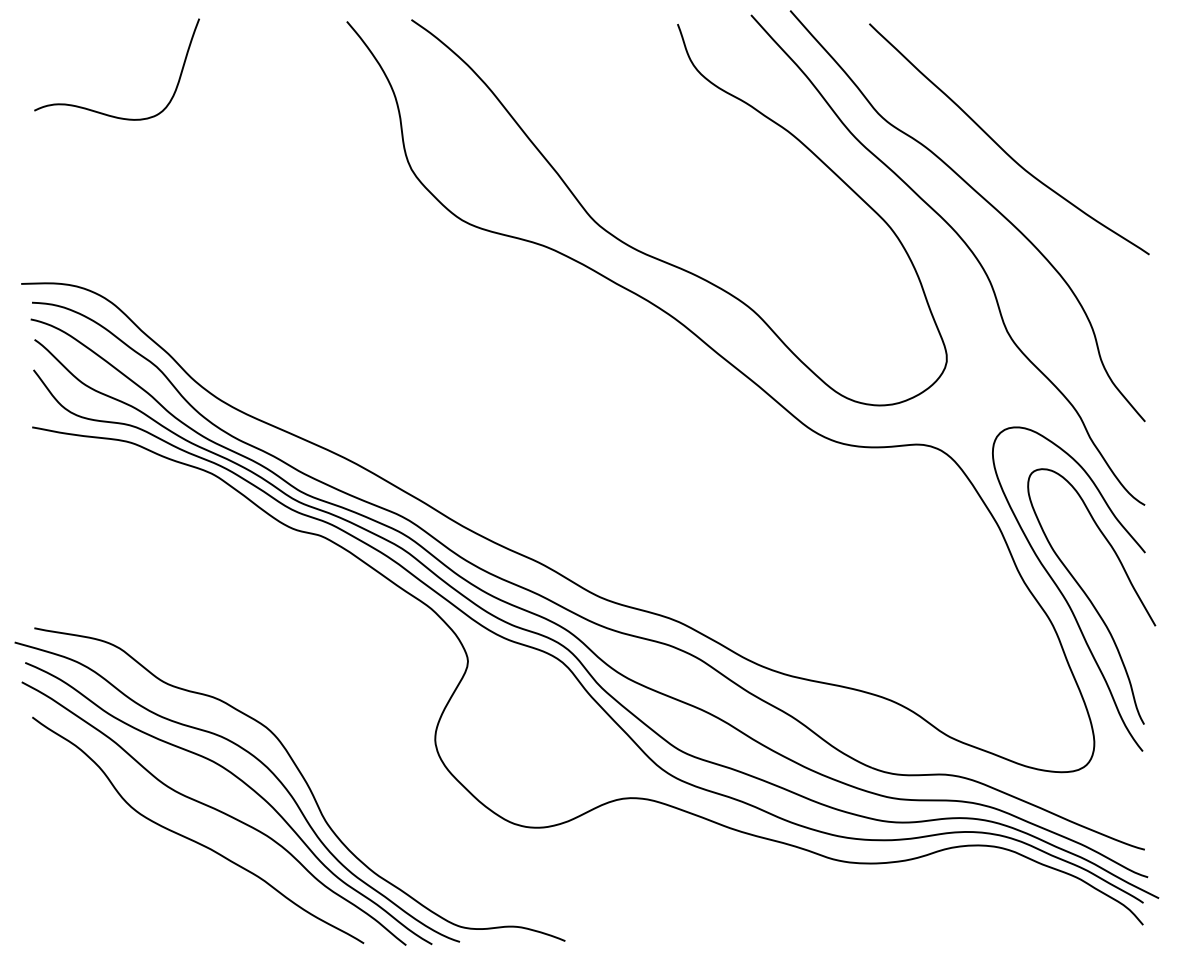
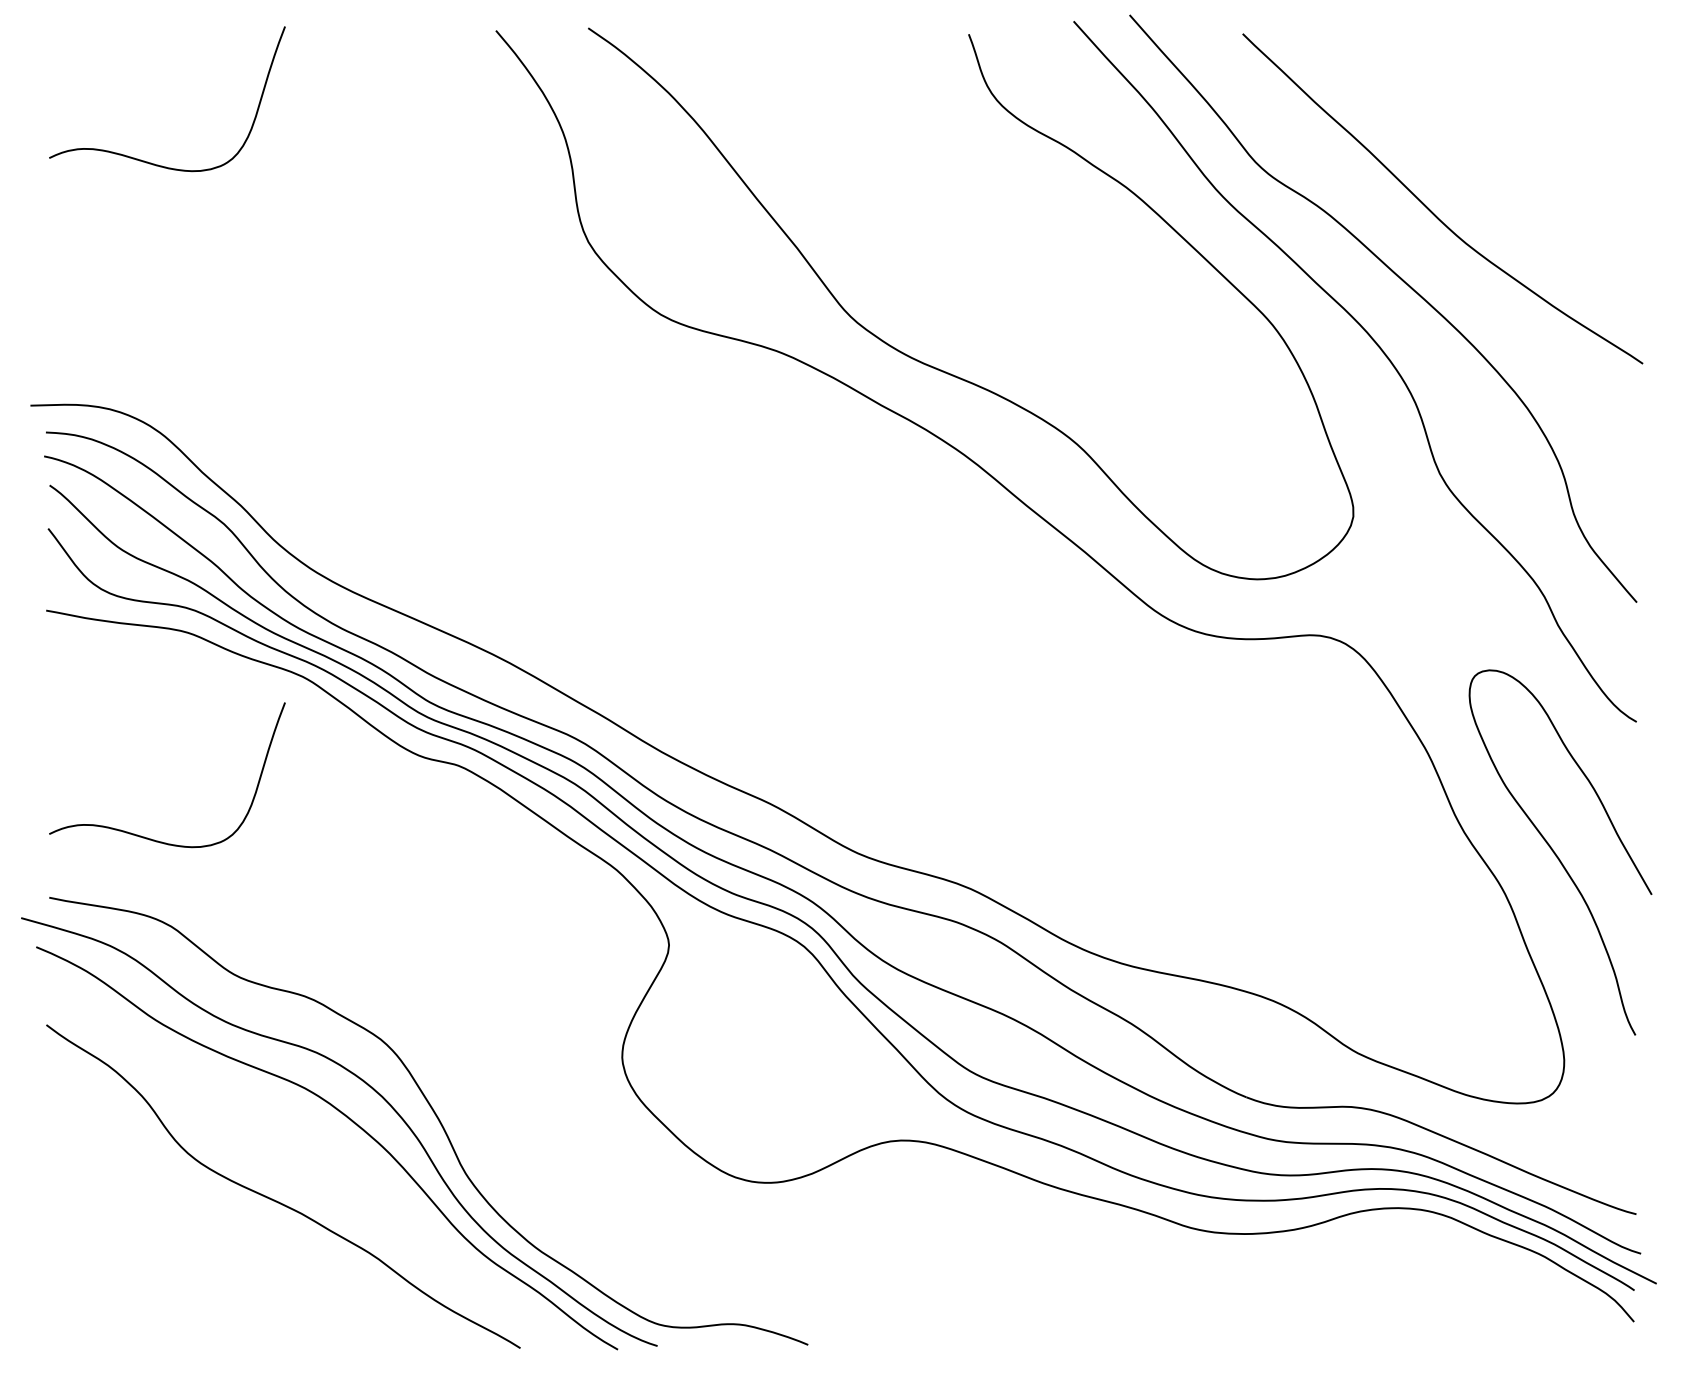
curve: (102, 585) -> (146, 836), added
curve: (1062, 592) -> (1518, 846), removed
curve: (215, 810) -> (308, 1158), removed

